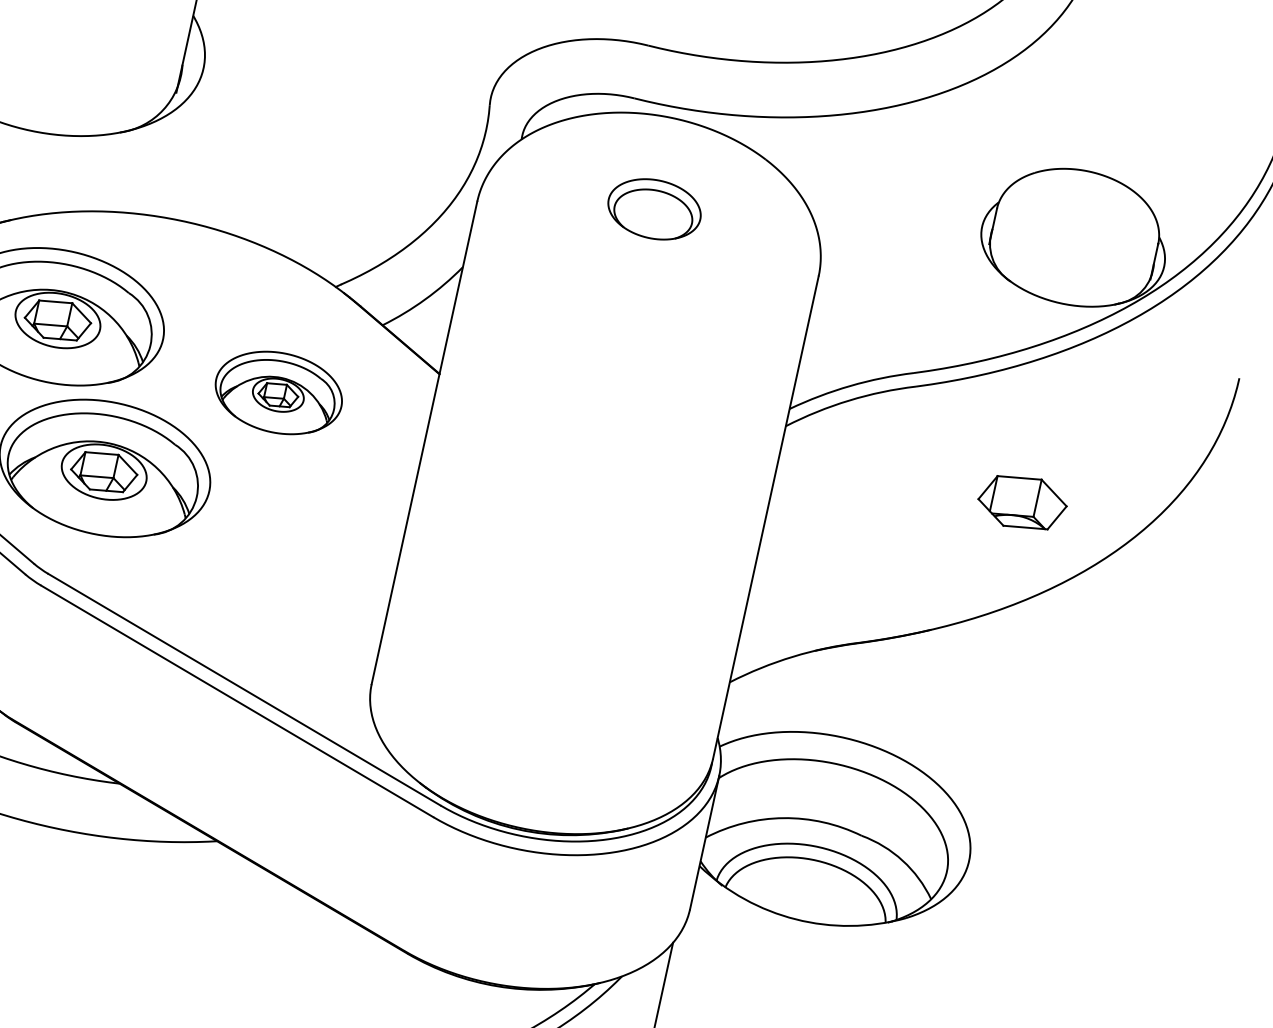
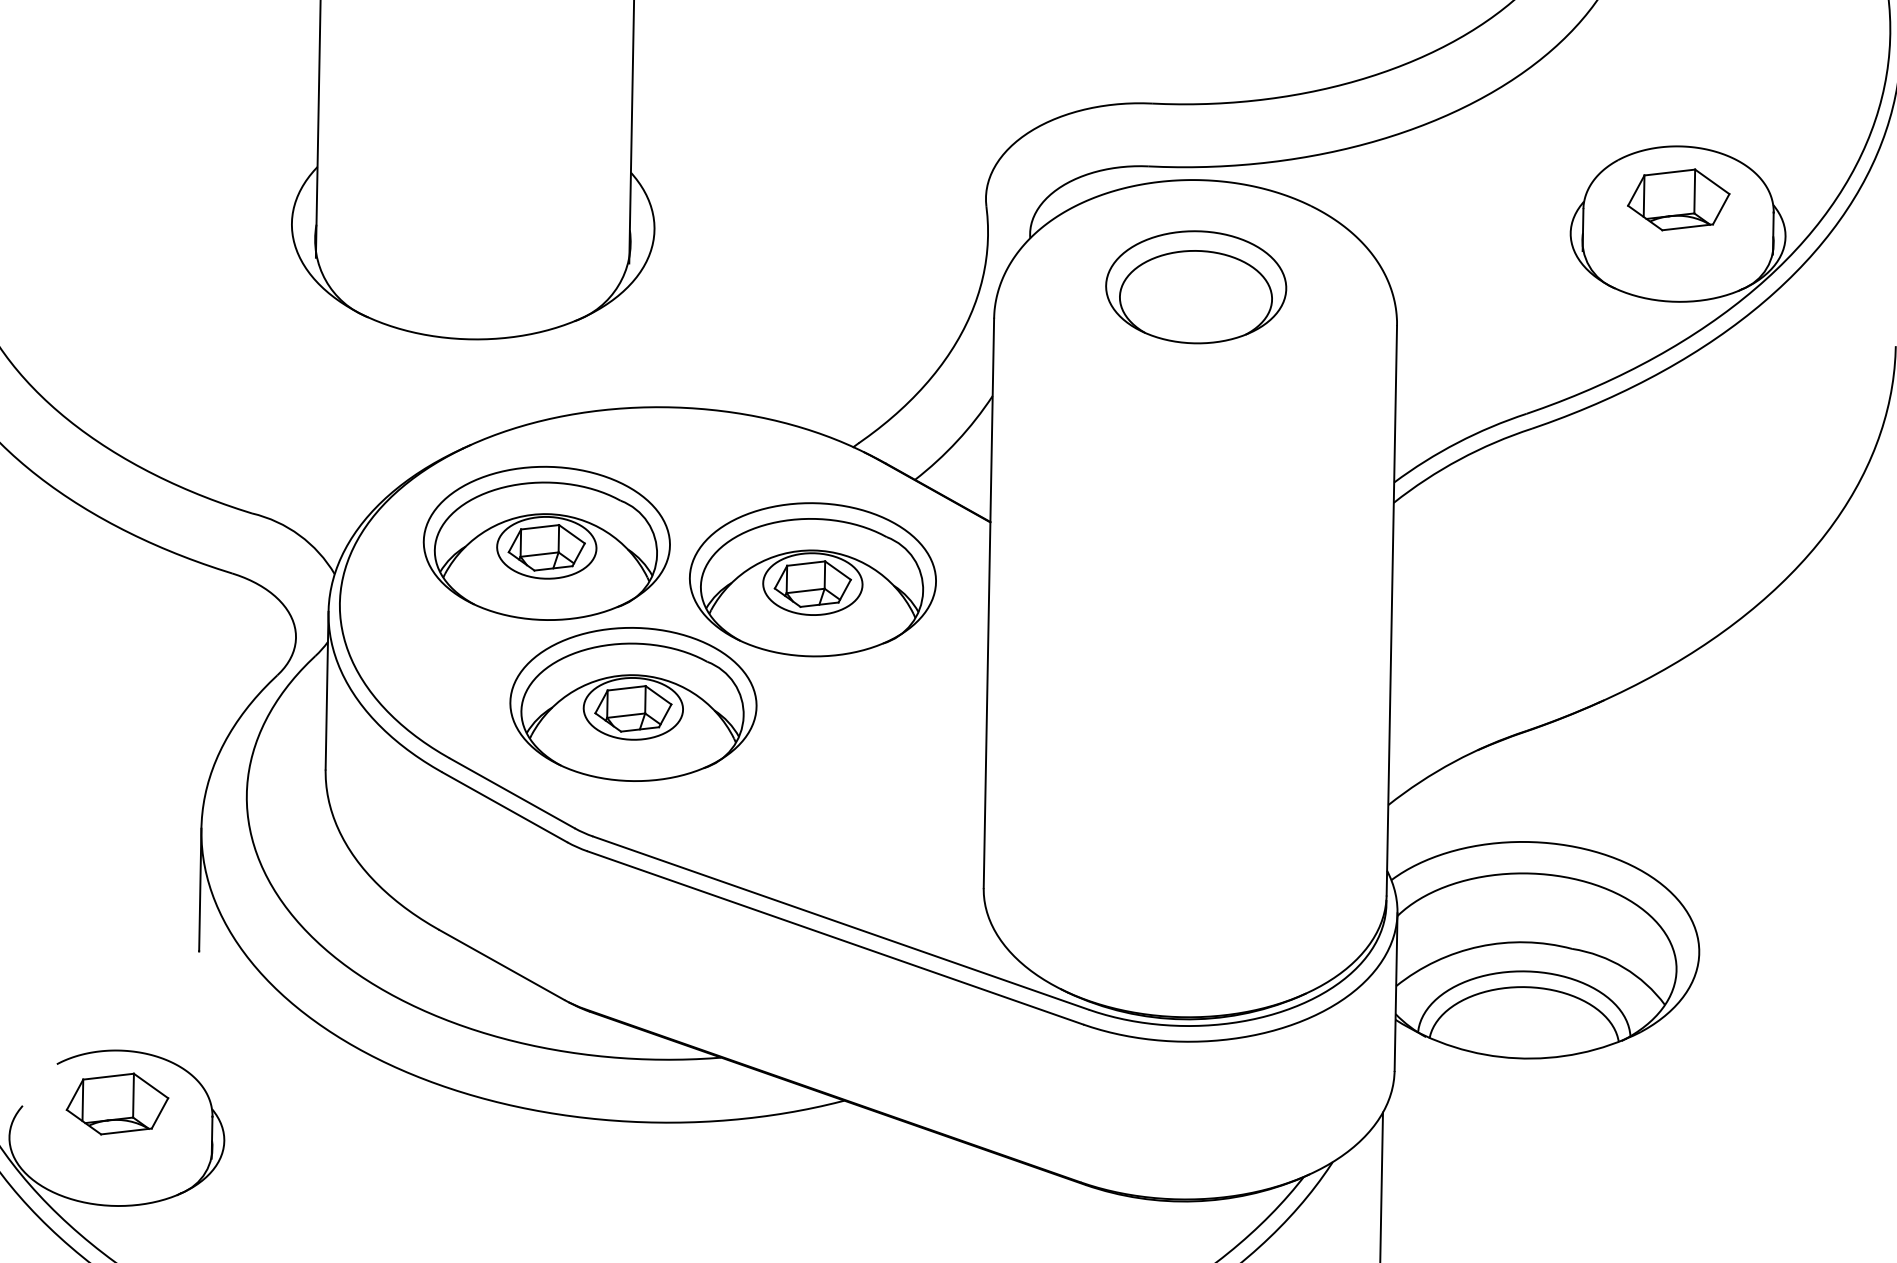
part: (654, 209) -> (1196, 287), size x1.67
part: (278, 392) -> (812, 579), size x1.67
part: (1022, 502) -> (1678, 199), moved

